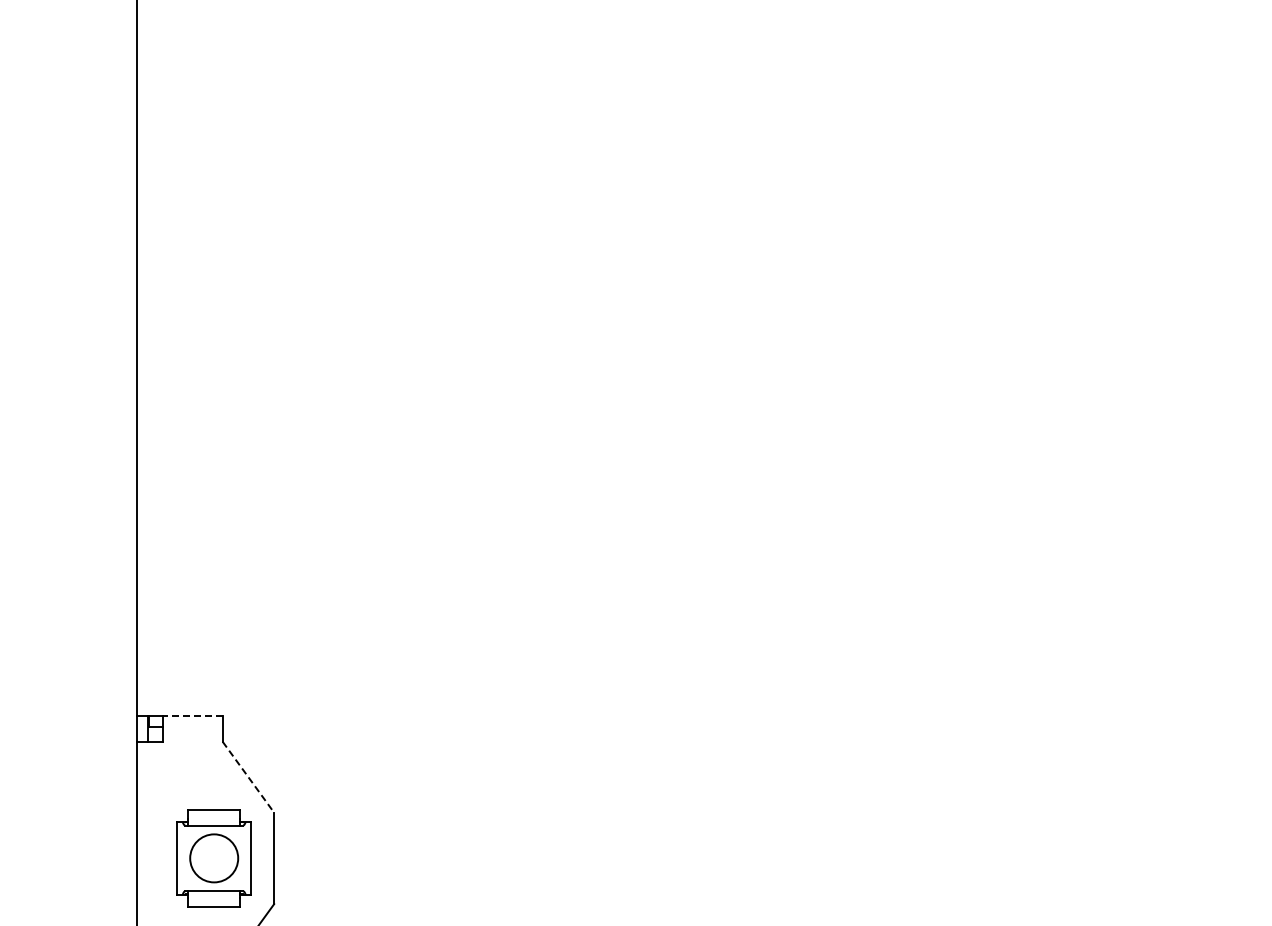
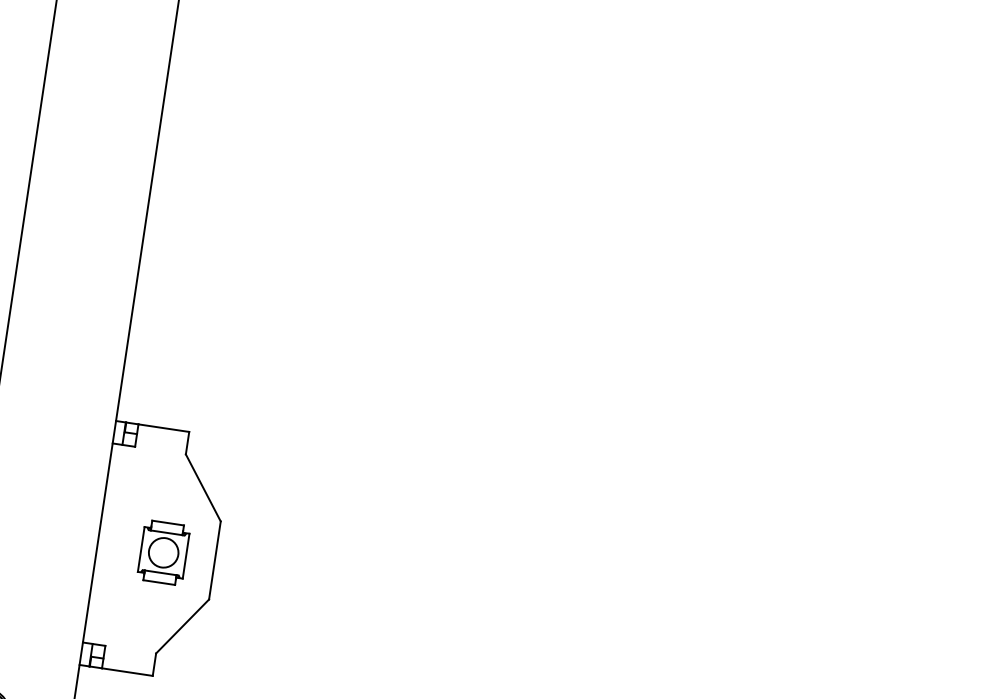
line: (193, 715) -> (164, 428), dashed -> solid
line: (248, 777) -> (203, 488), dashed -> solid
part: (213, 858) -> (163, 552), size x0.71

